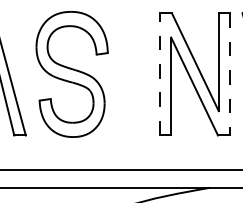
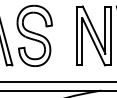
line: (160, 73) -> (77, 35), dashed -> solid
line: (229, 75) -> (110, 36), dashed -> solid

